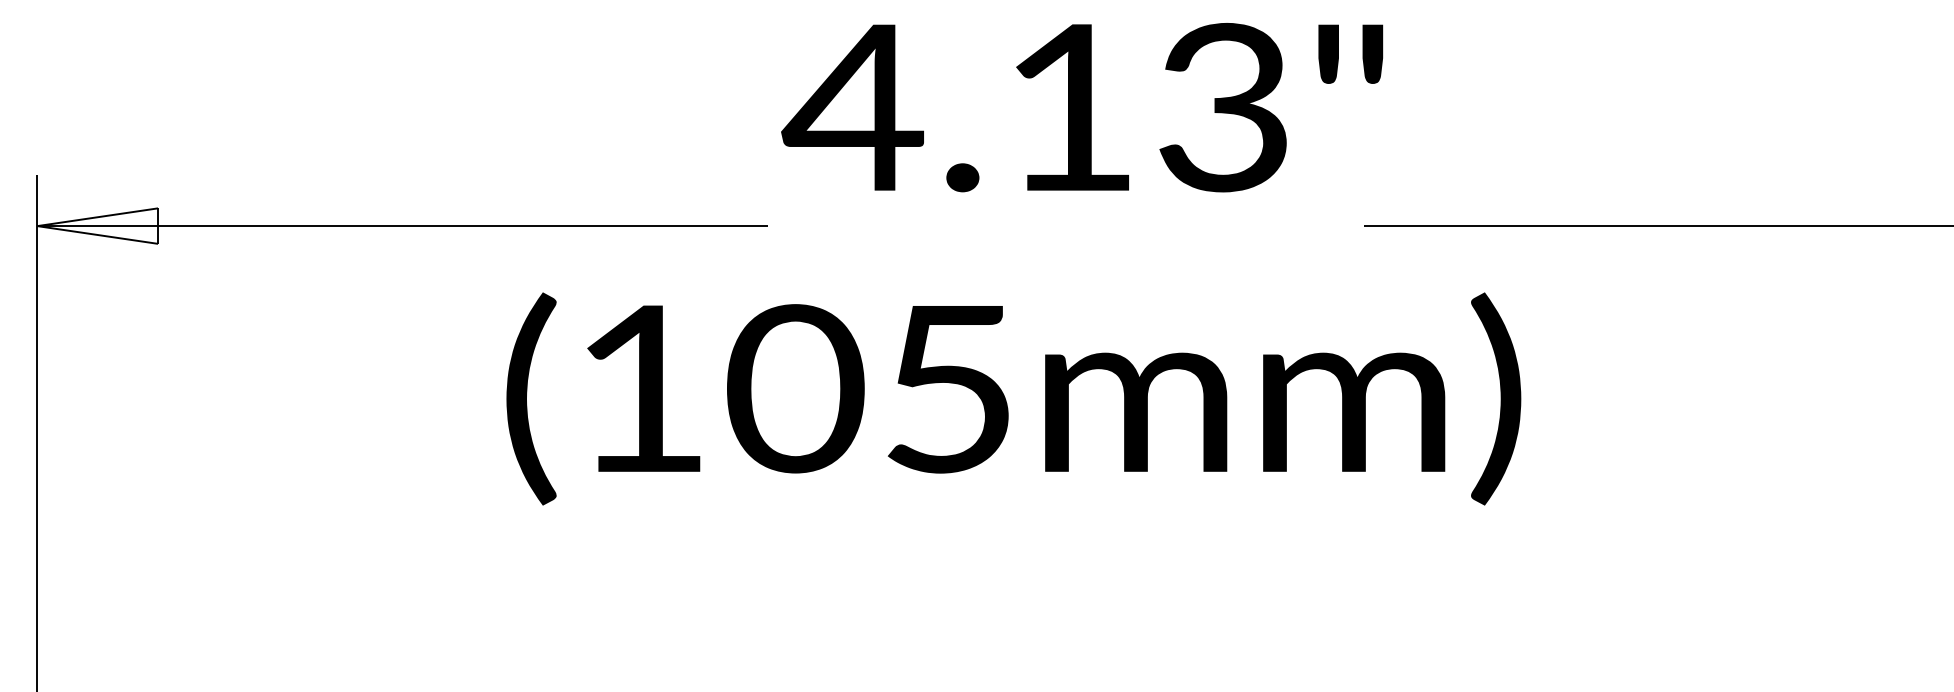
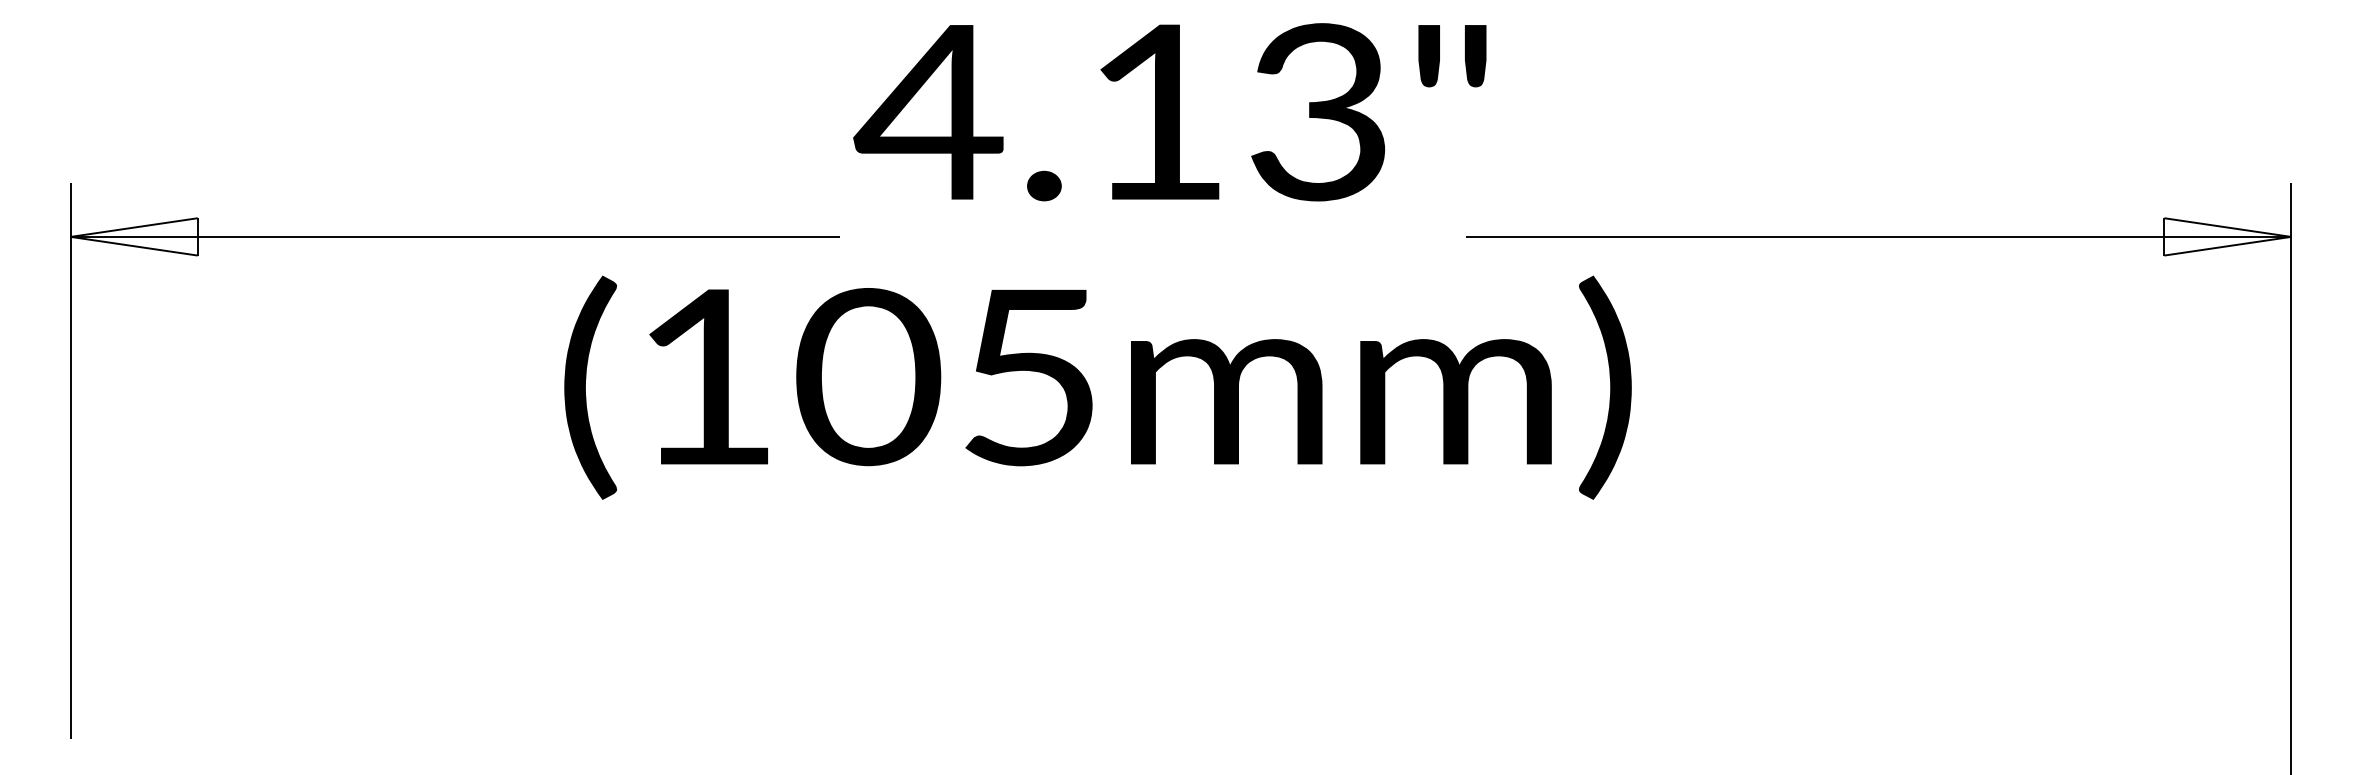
text: (1013, 398) -> (1097, 387), moved

